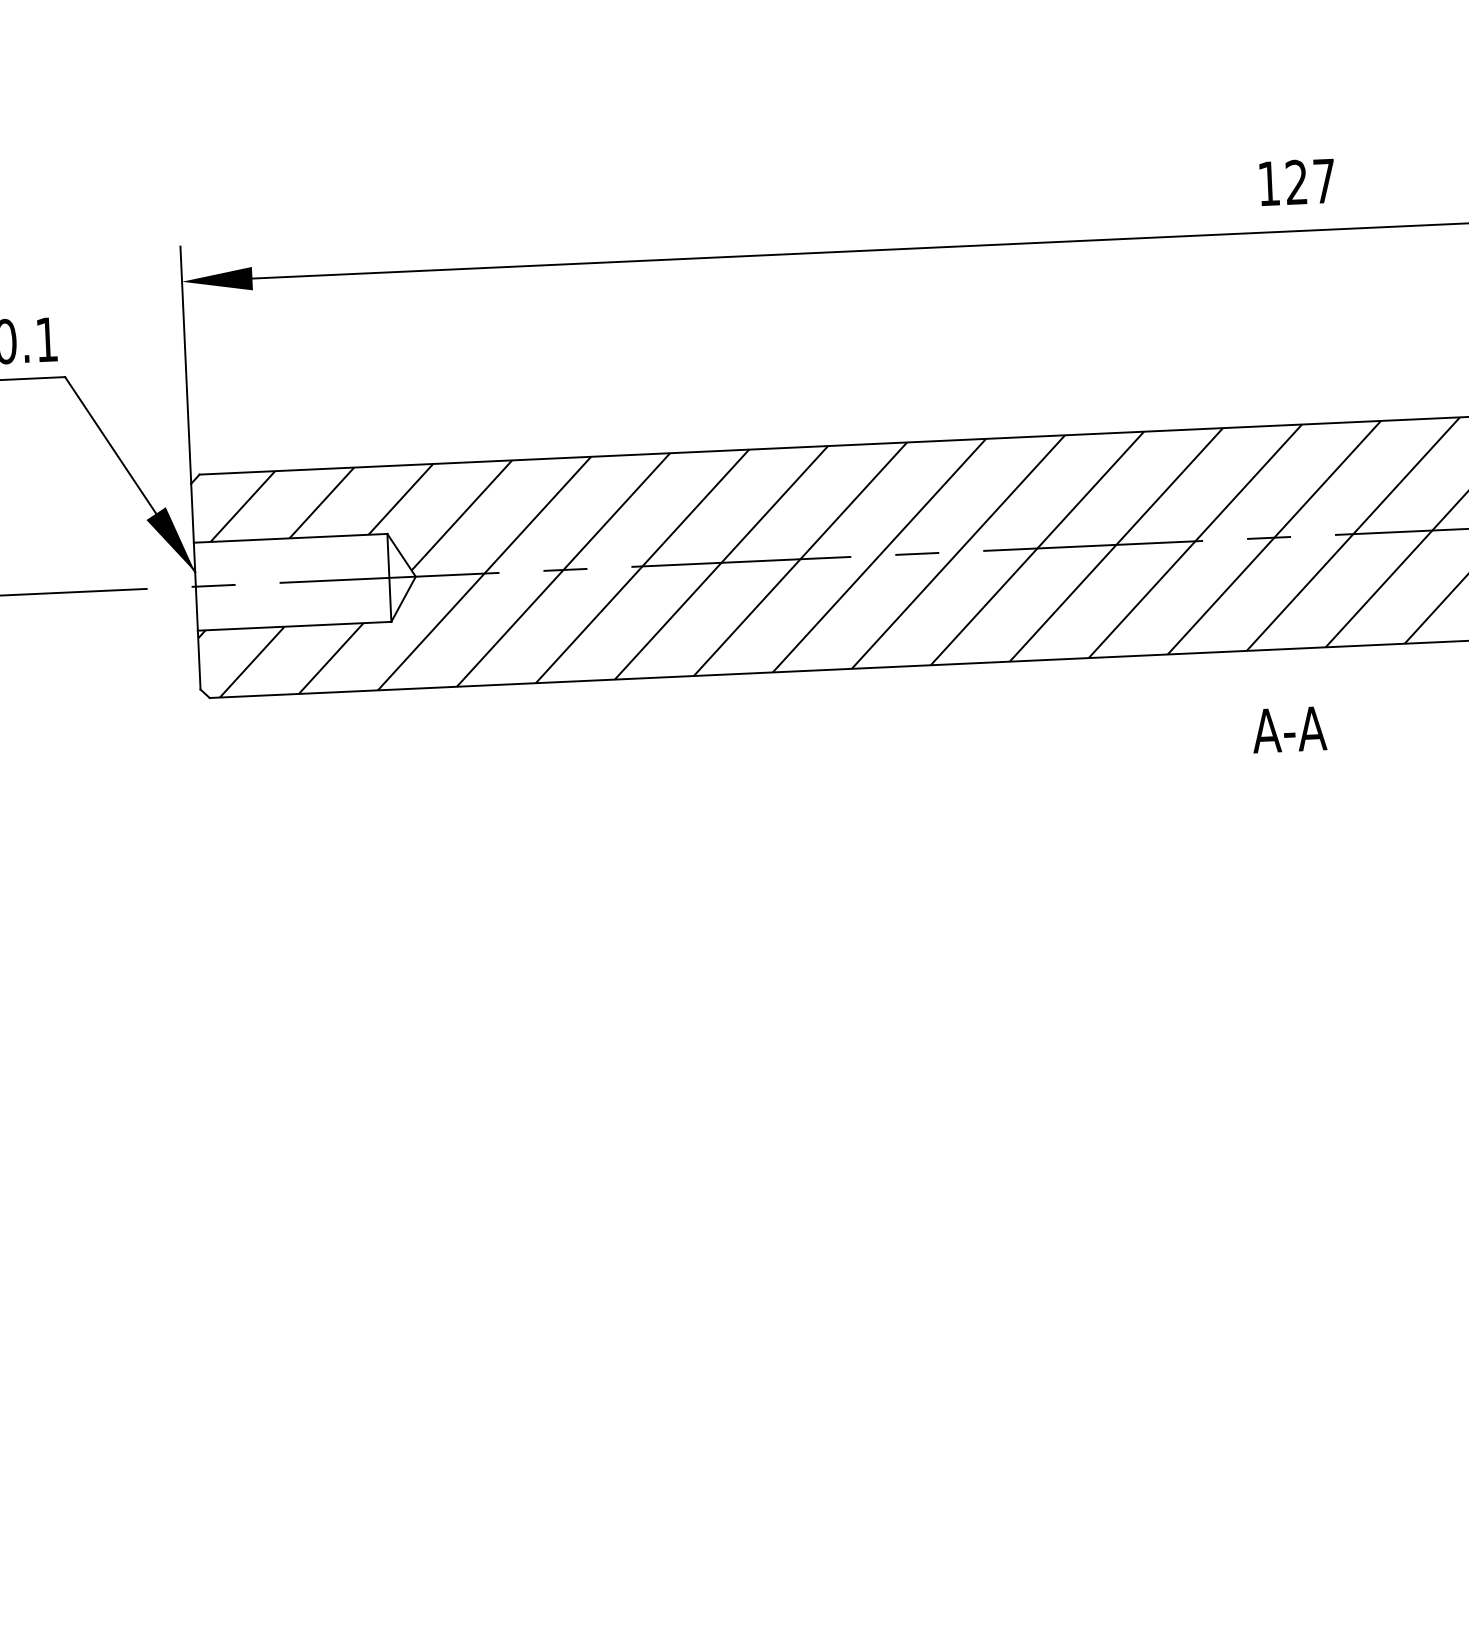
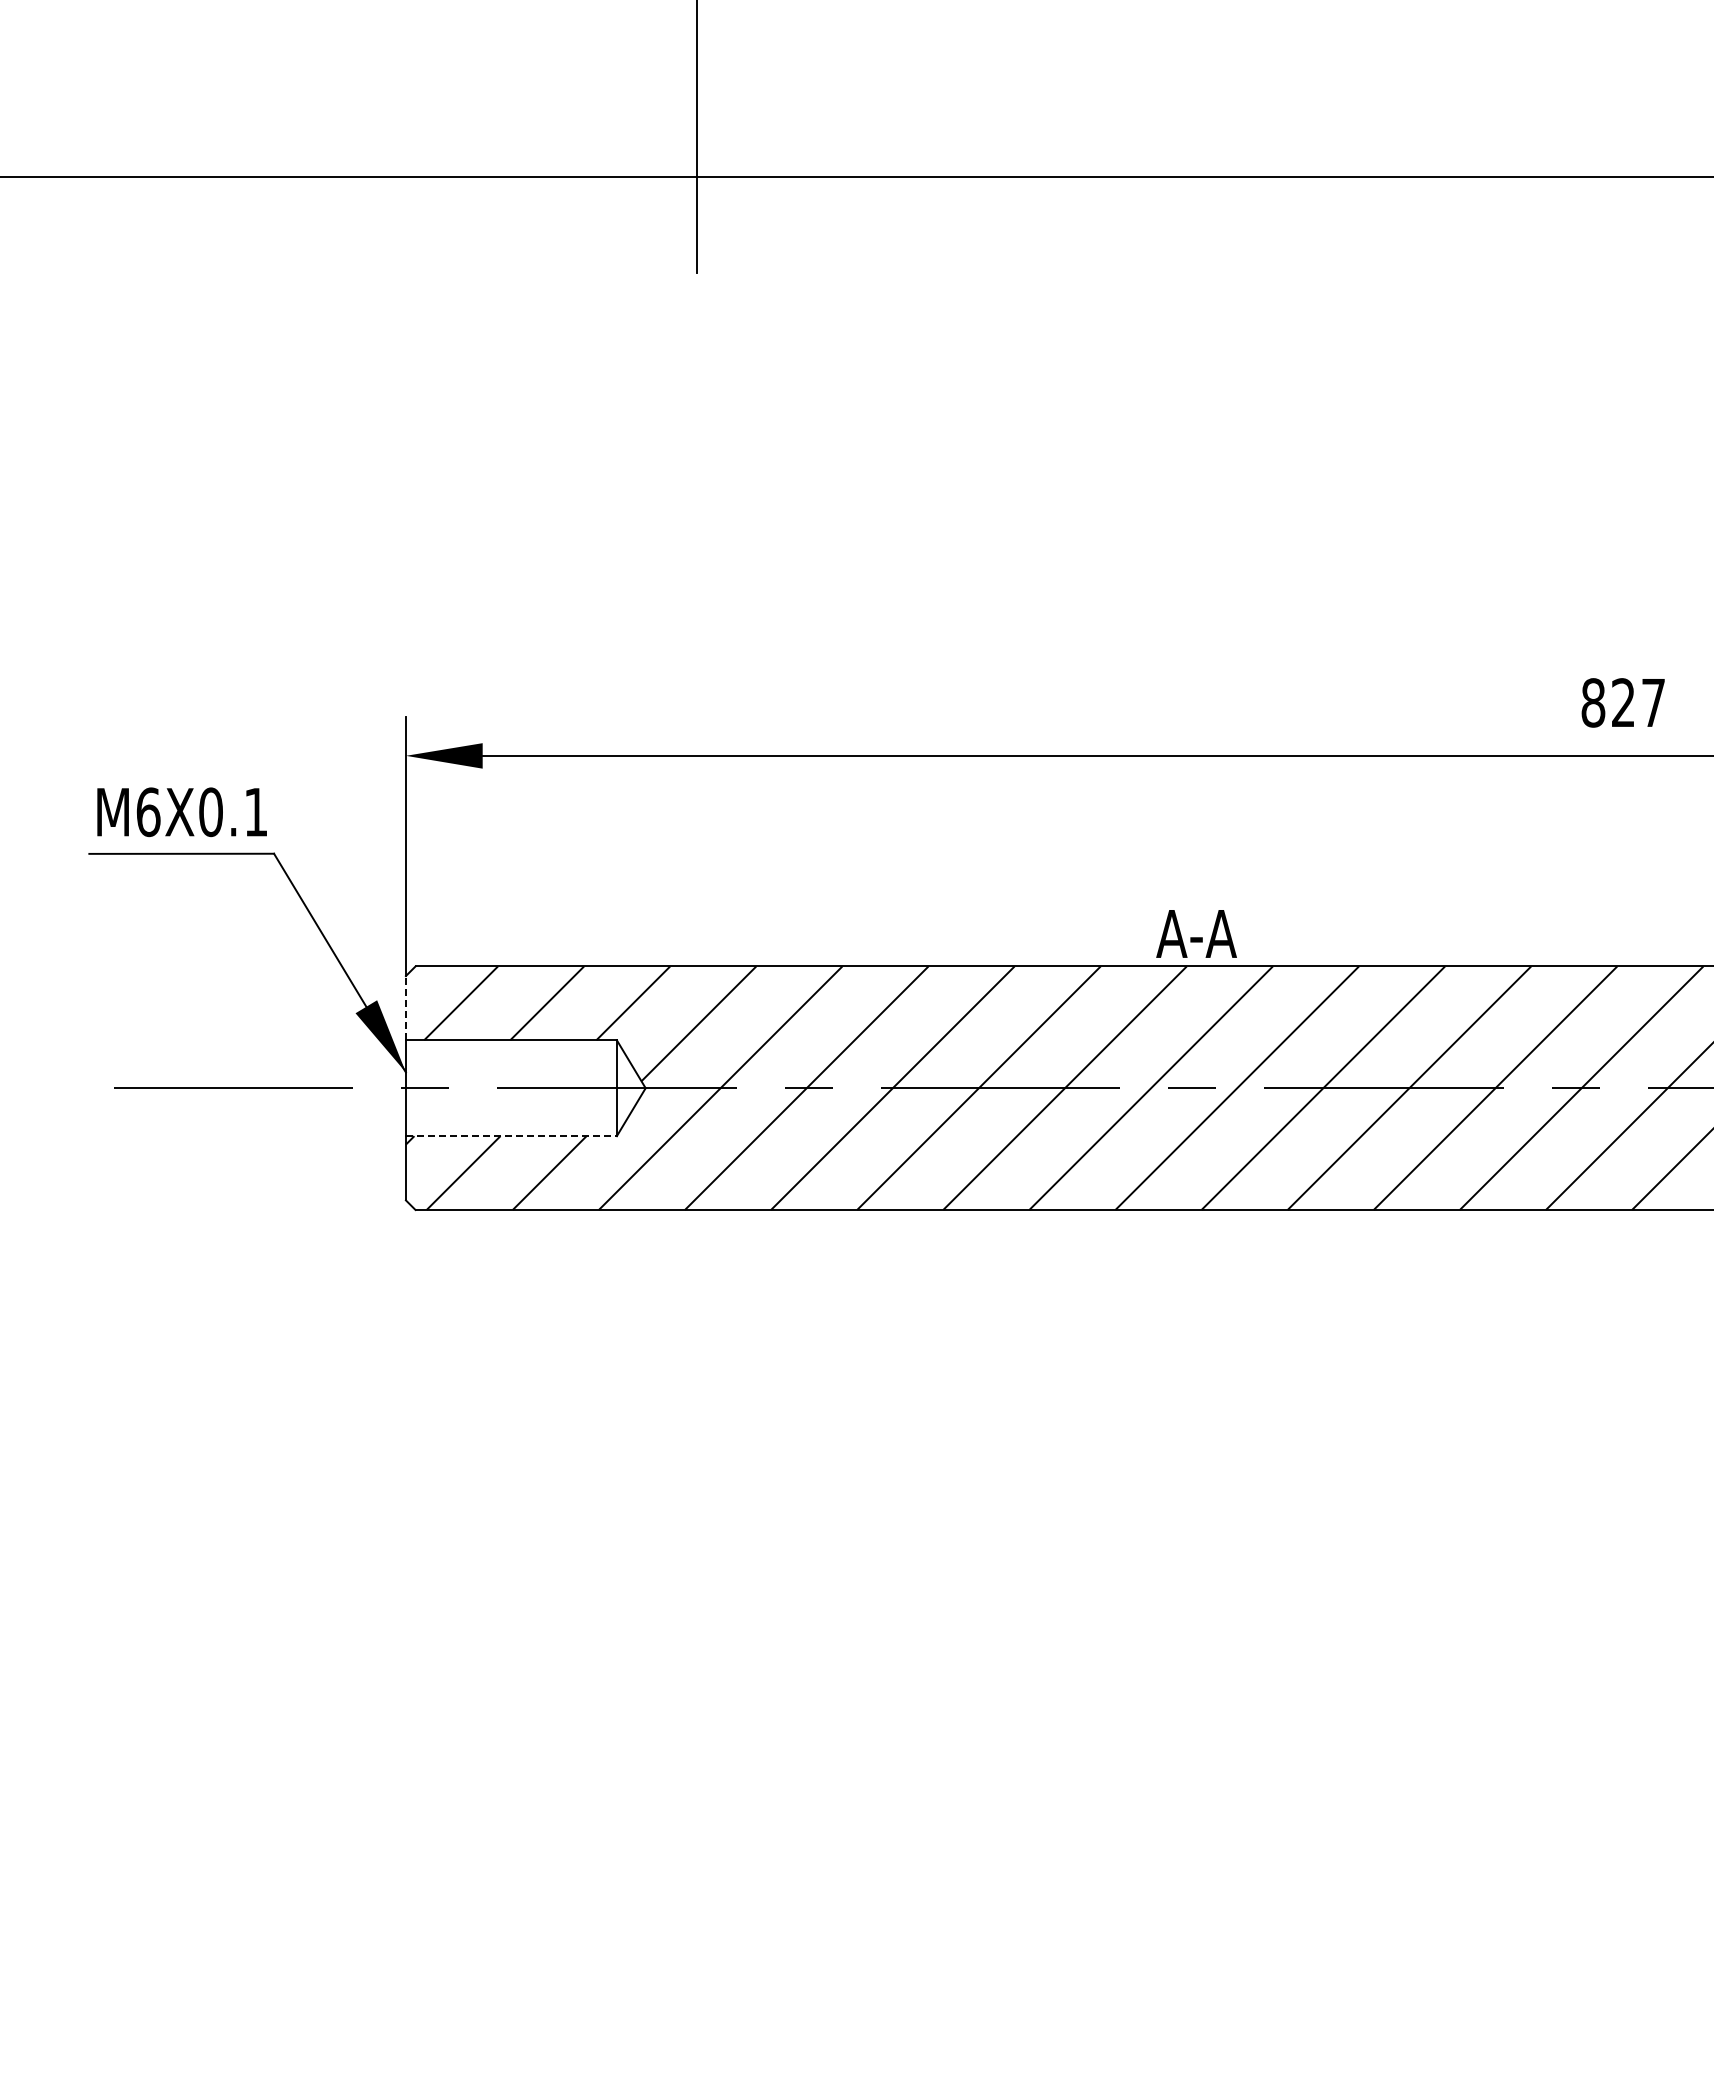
text: (1269, 183) -> (1593, 702), 127 -> 827
line: (192, 512) -> (405, 1007), solid -> dashed
line: (294, 626) -> (511, 1136), solid -> dashed
text: (1289, 729) -> (1196, 933), moved

